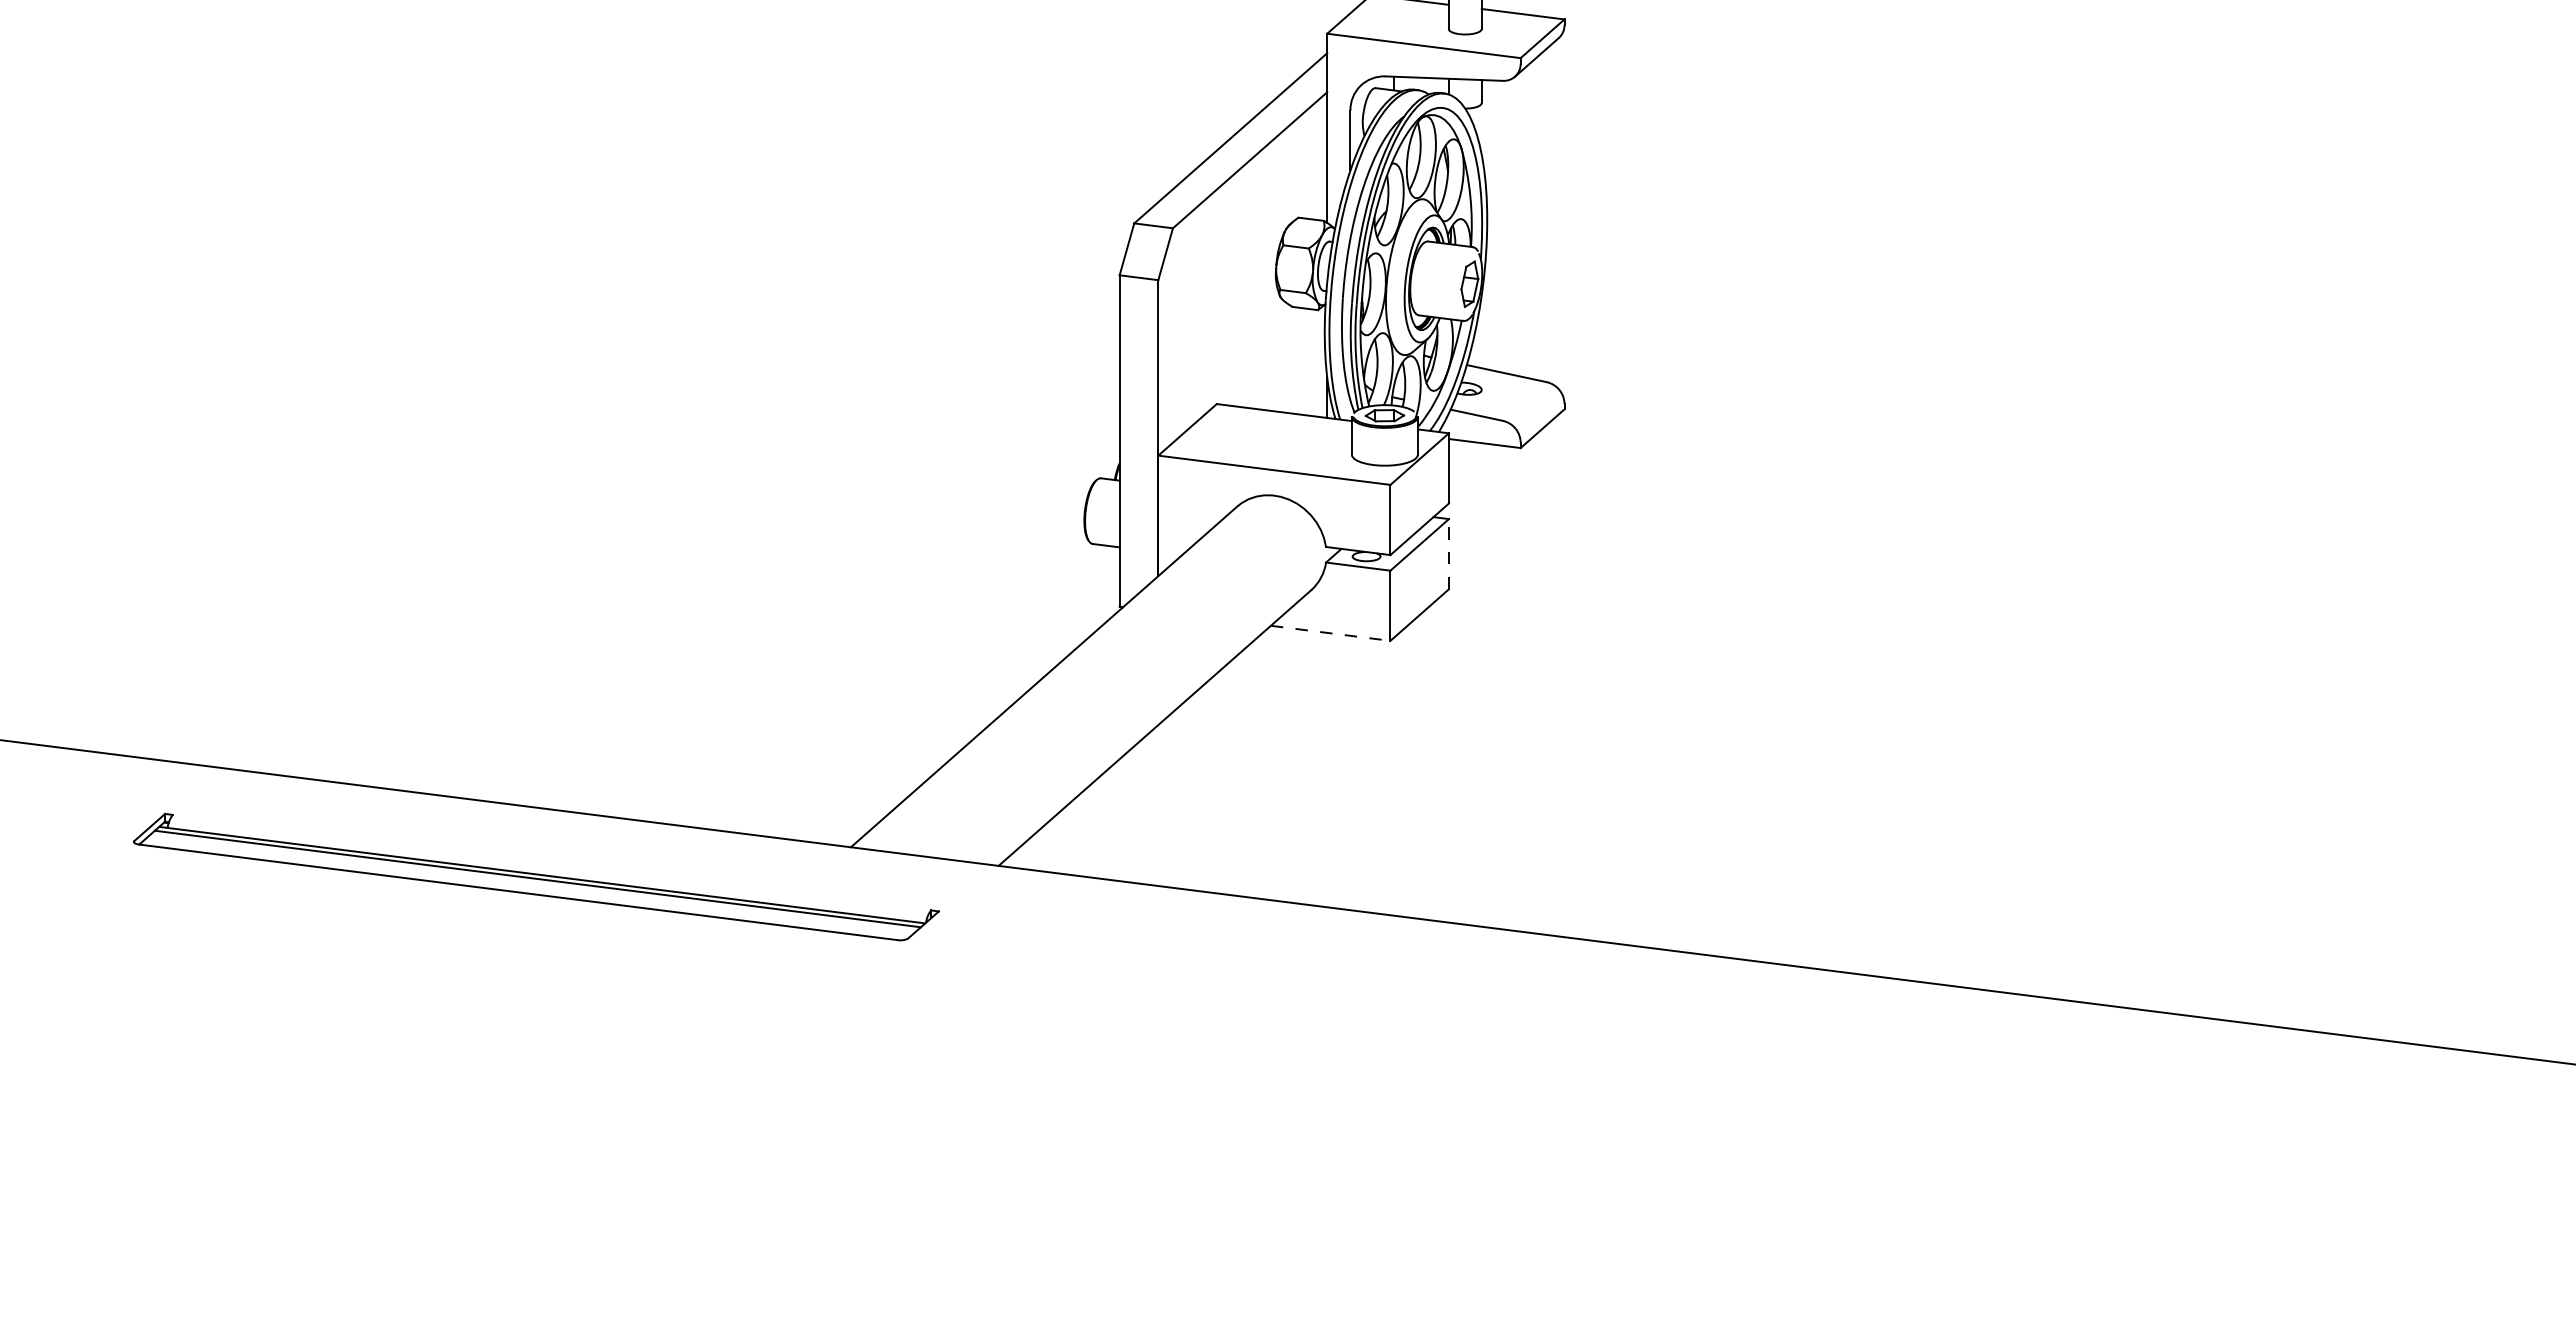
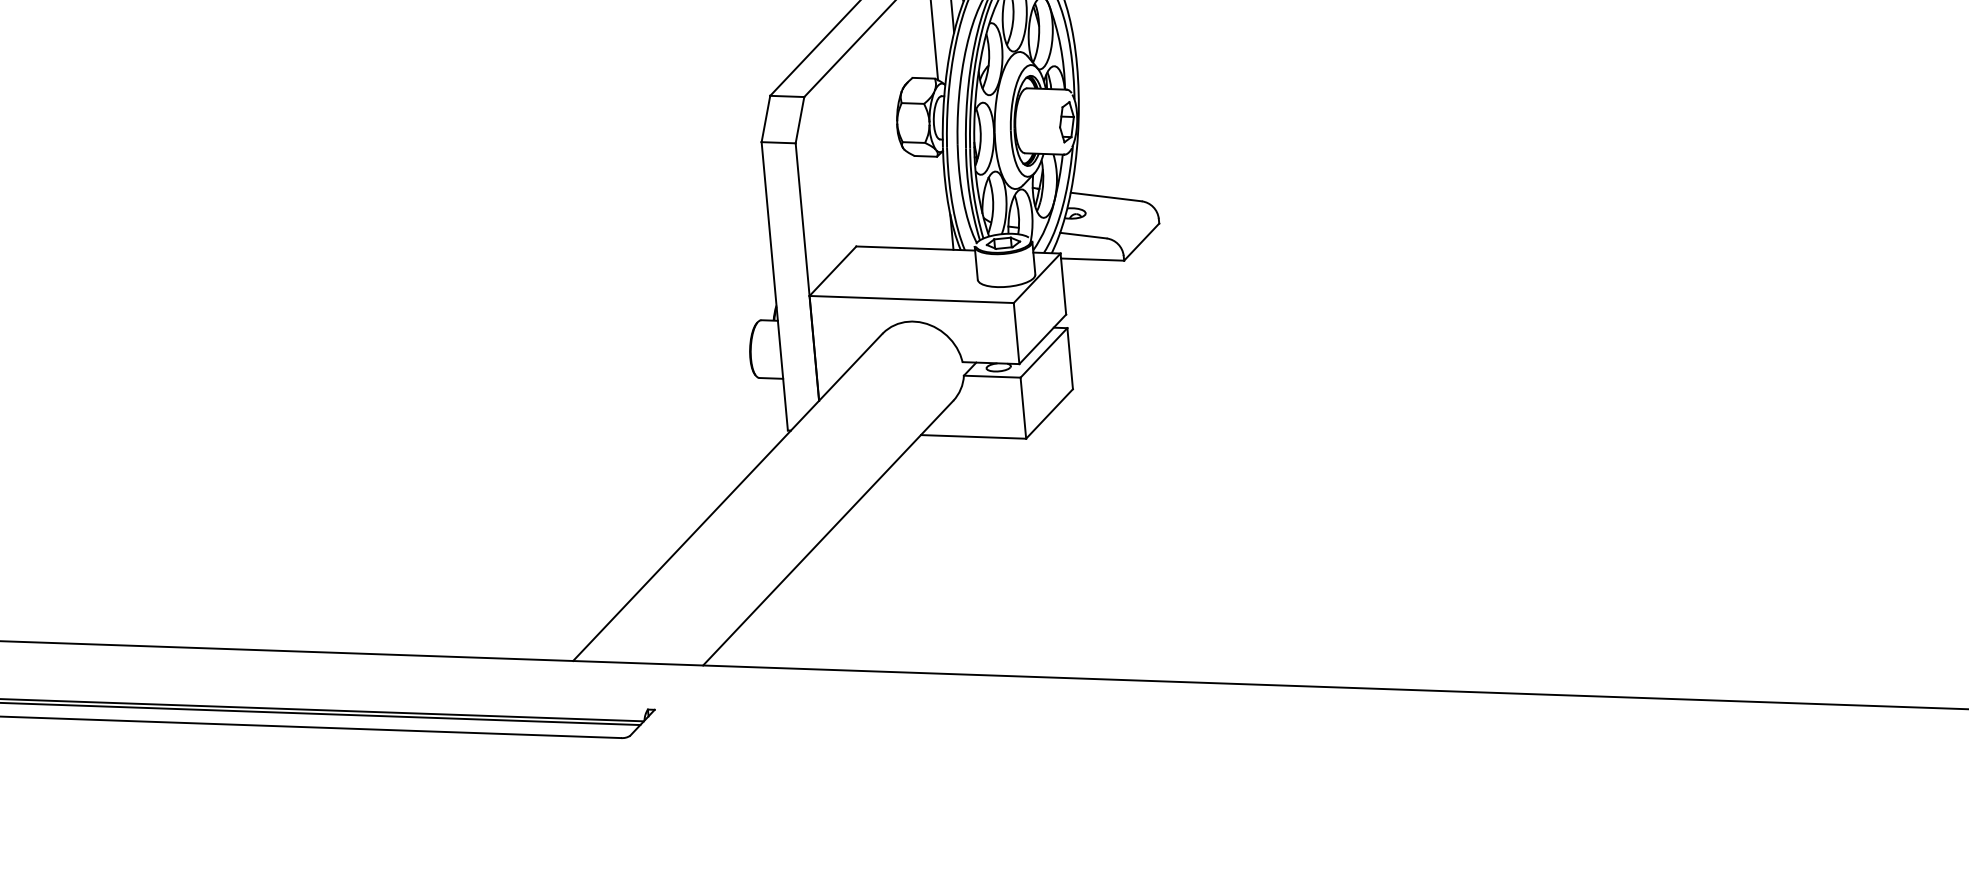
line: (1448, 553) -> (1069, 358), dashed -> solid
line: (1331, 633) -> (974, 436), dashed -> solid

